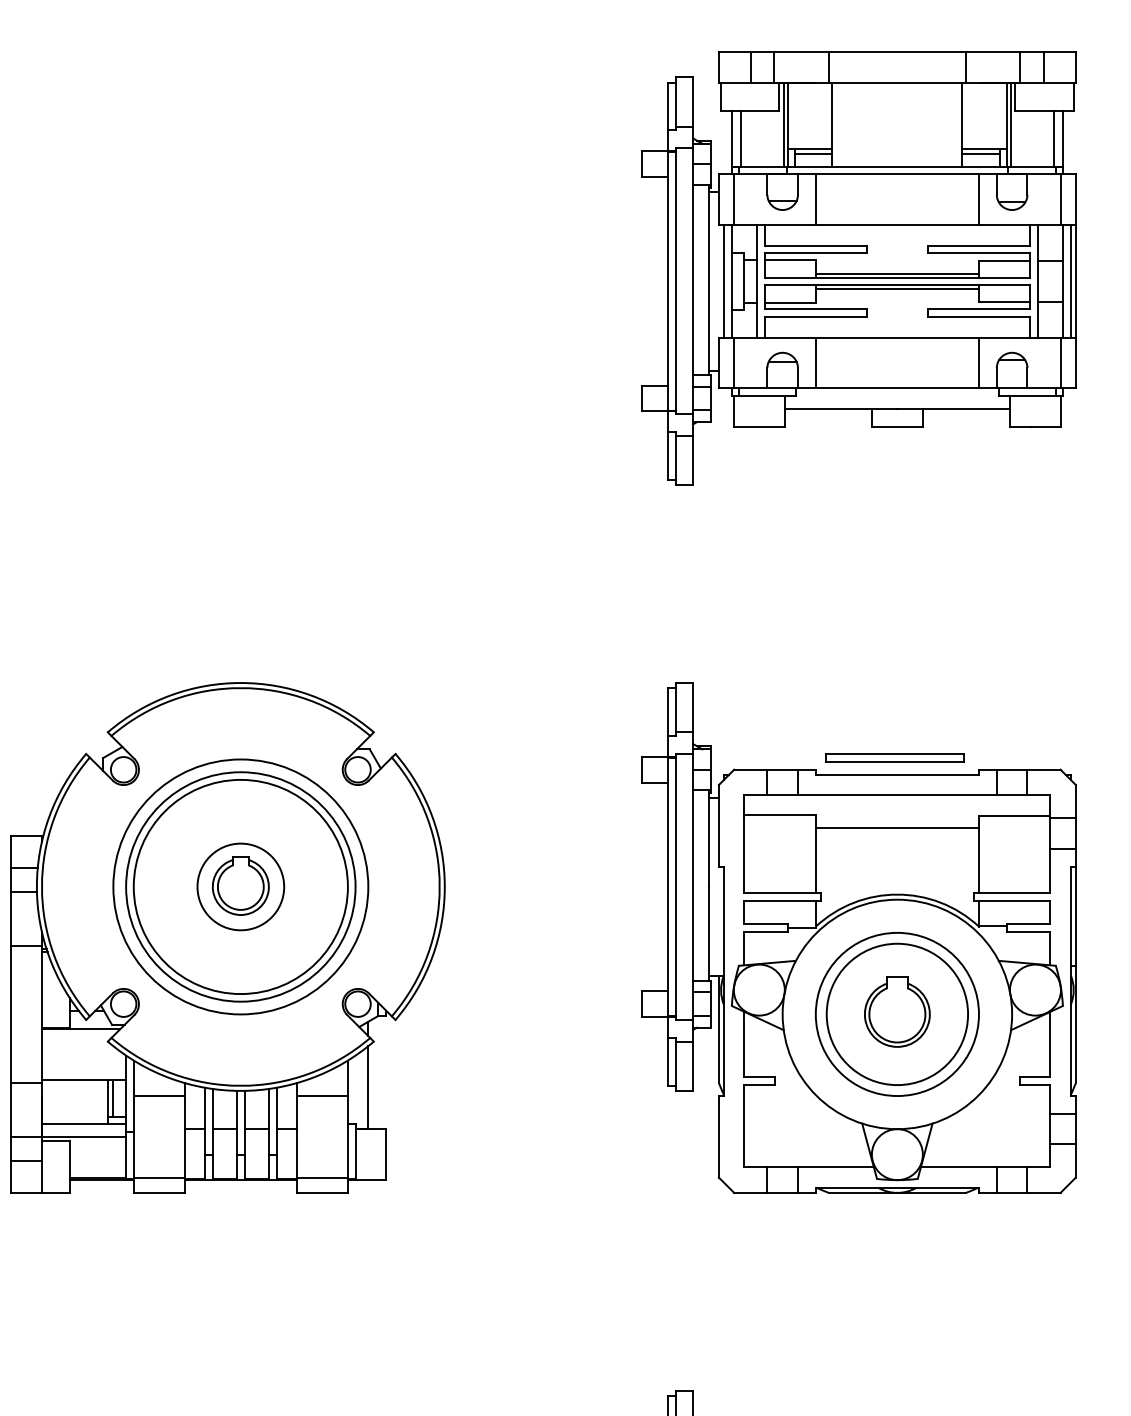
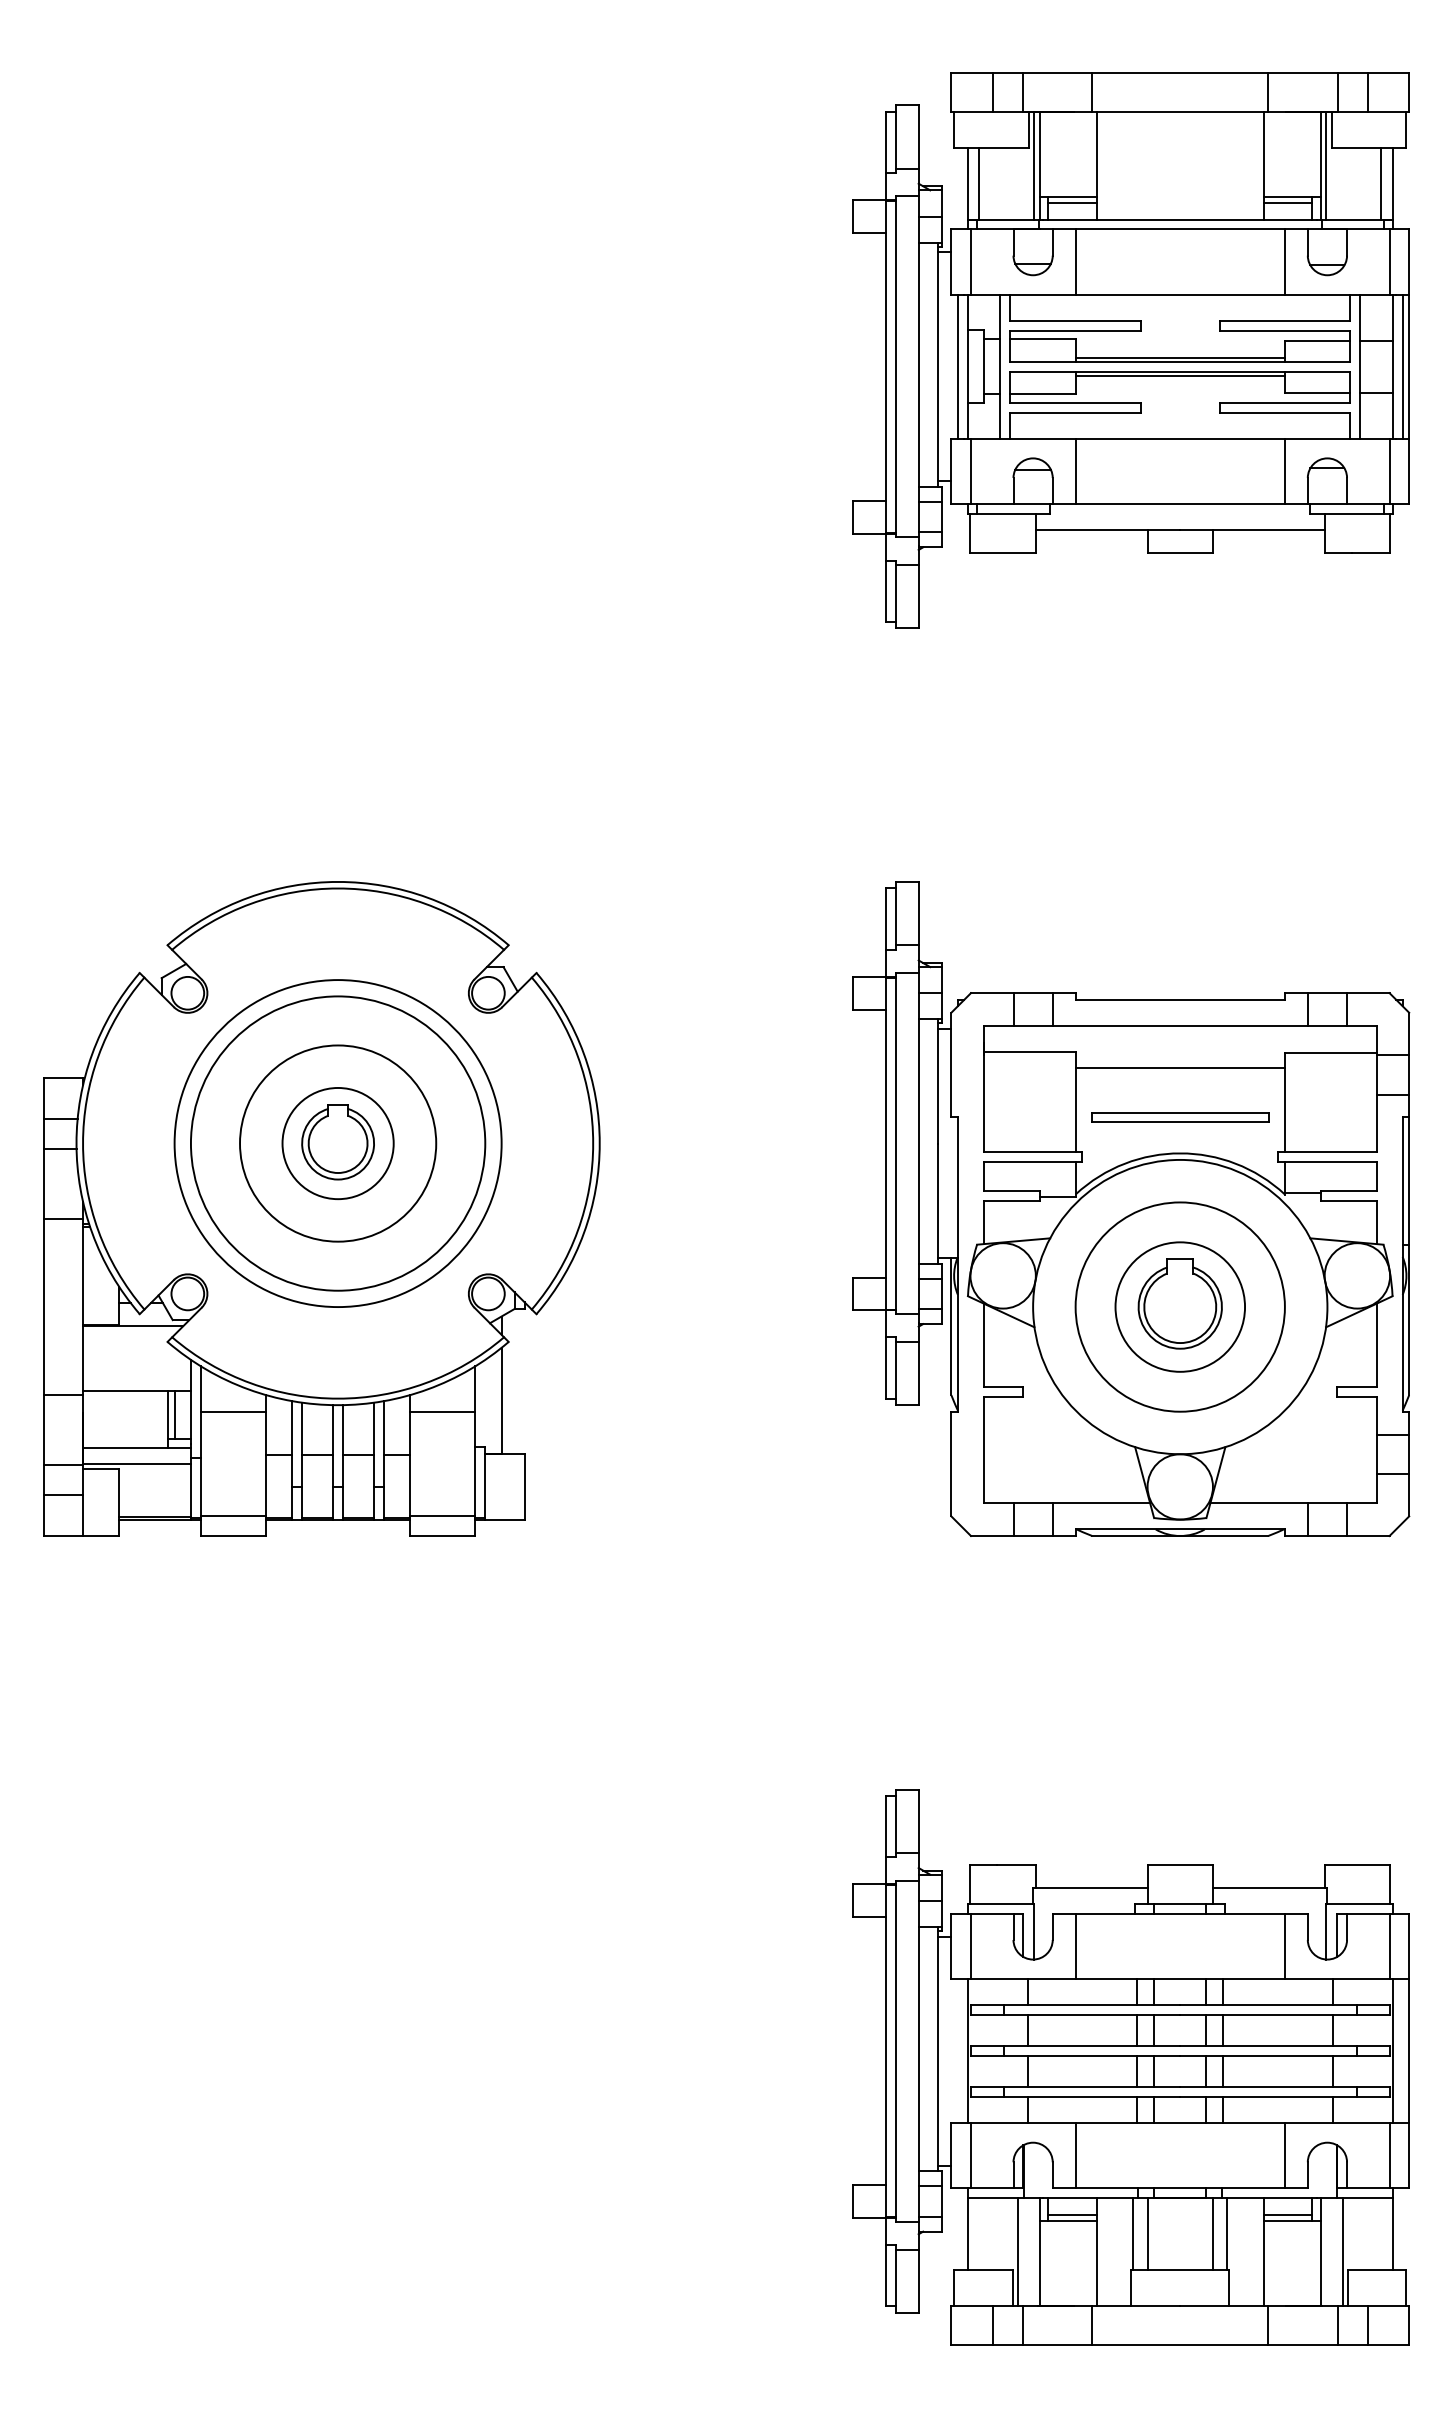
part: (895, 758) -> (1180, 1117), moved
circle: (241, 886) -> (338, 1143), size x0.71
circle: (897, 1013) -> (1180, 1306), size x0.71

